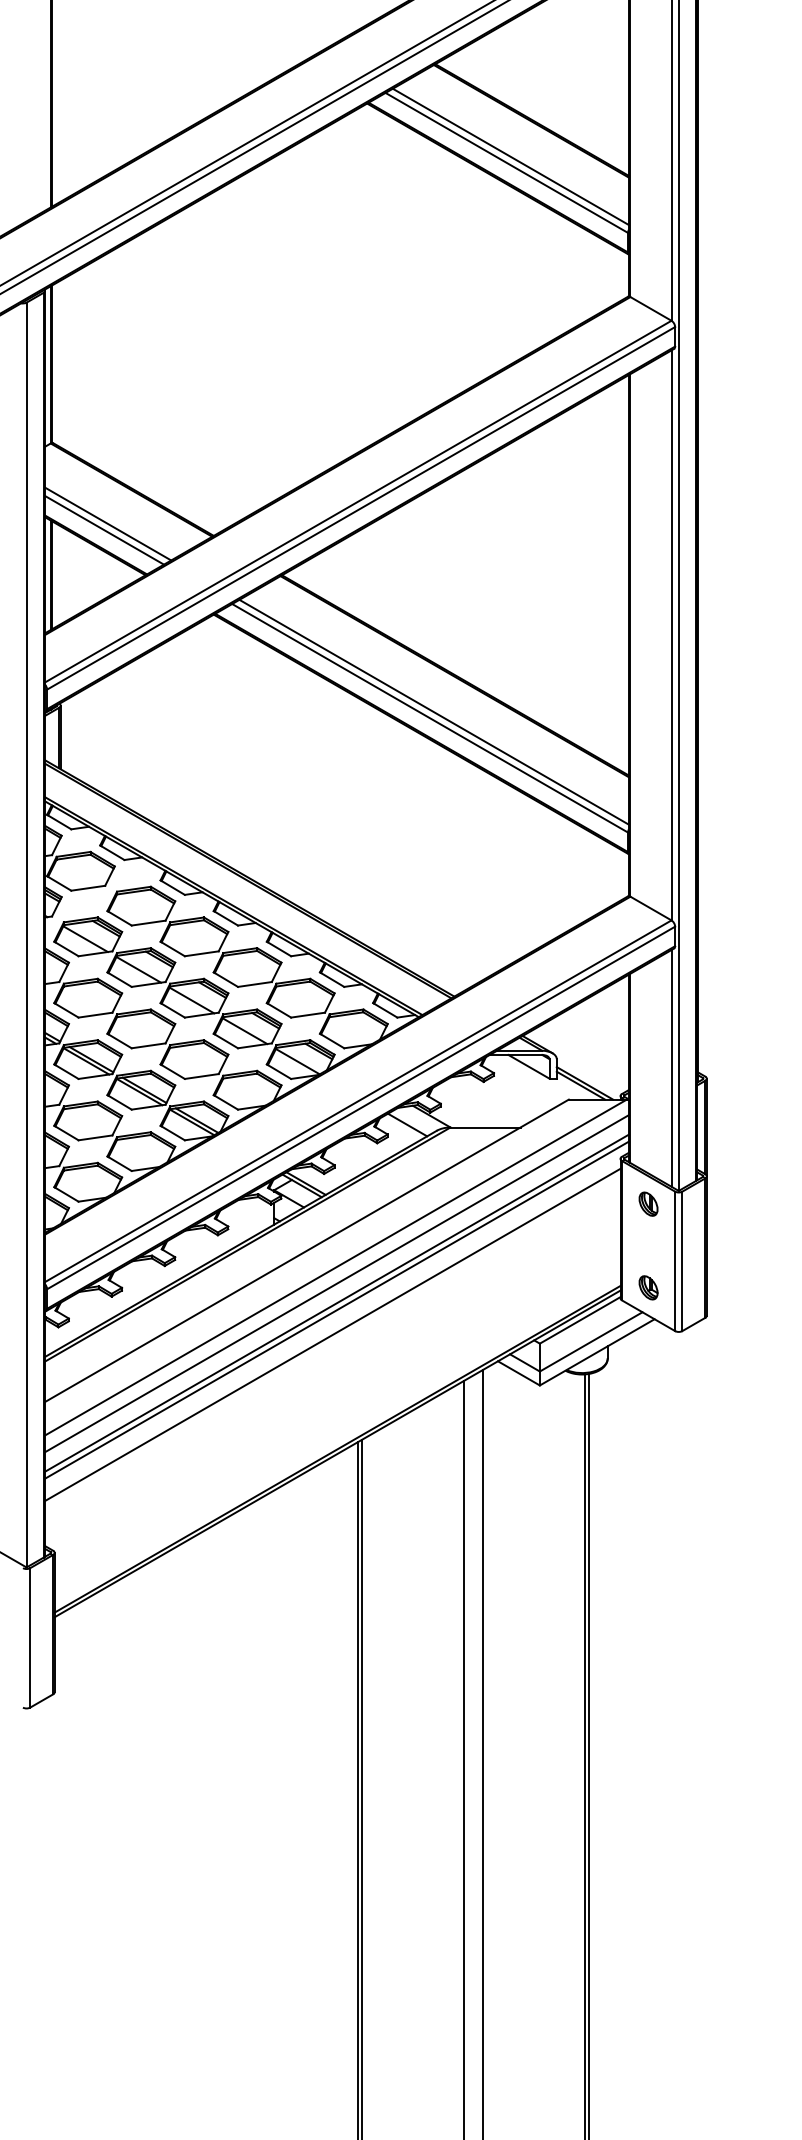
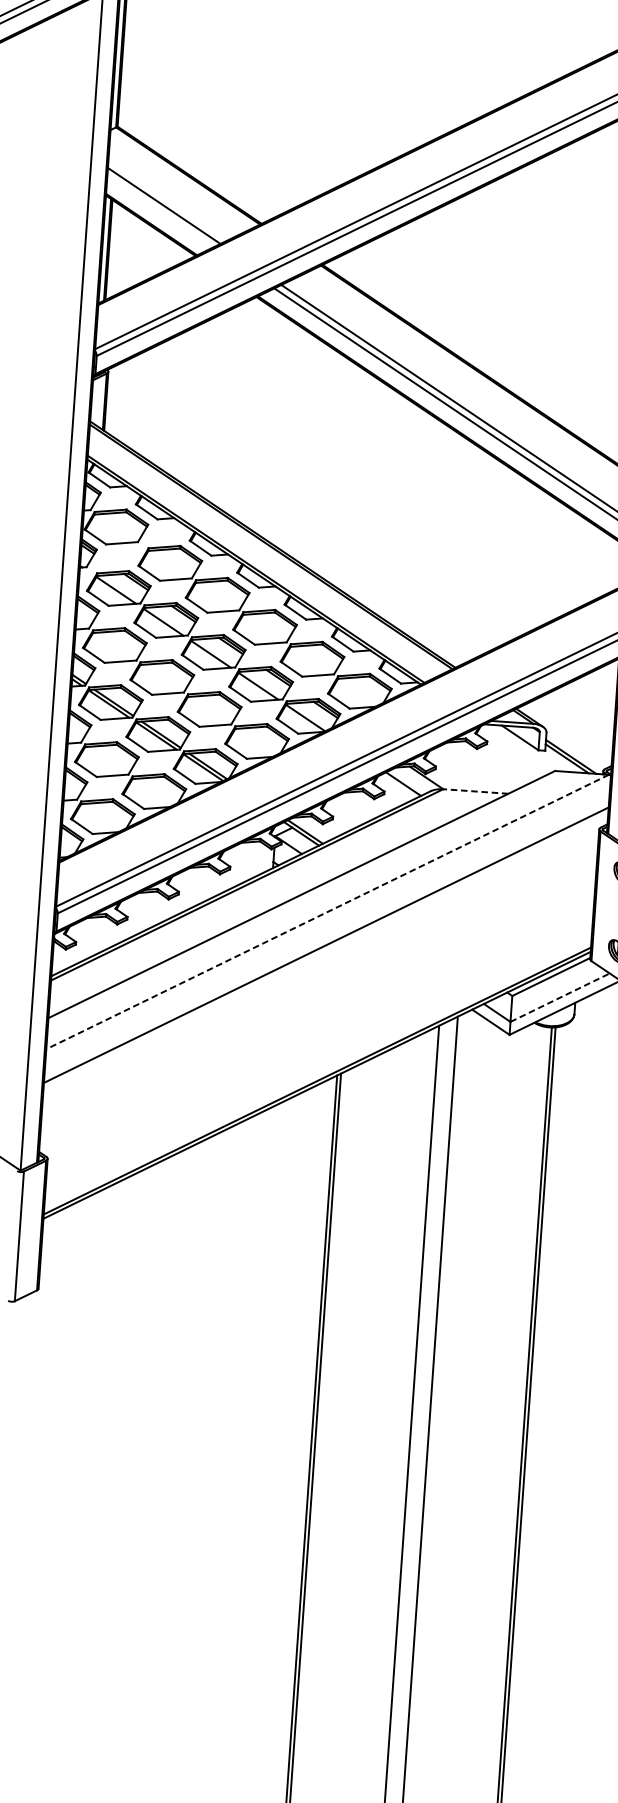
line: (104, 529) -> (160, 210), removed
line: (485, 1127) -> (475, 791), solid -> dashed
line: (335, 1267) -> (327, 911), solid -> dashed
line: (336, 1283) -> (327, 926), removed
line: (336, 1309) -> (325, 951), removed
line: (332, 1334) -> (320, 973), removed
line: (591, 1341) -> (560, 997), solid -> dashed

